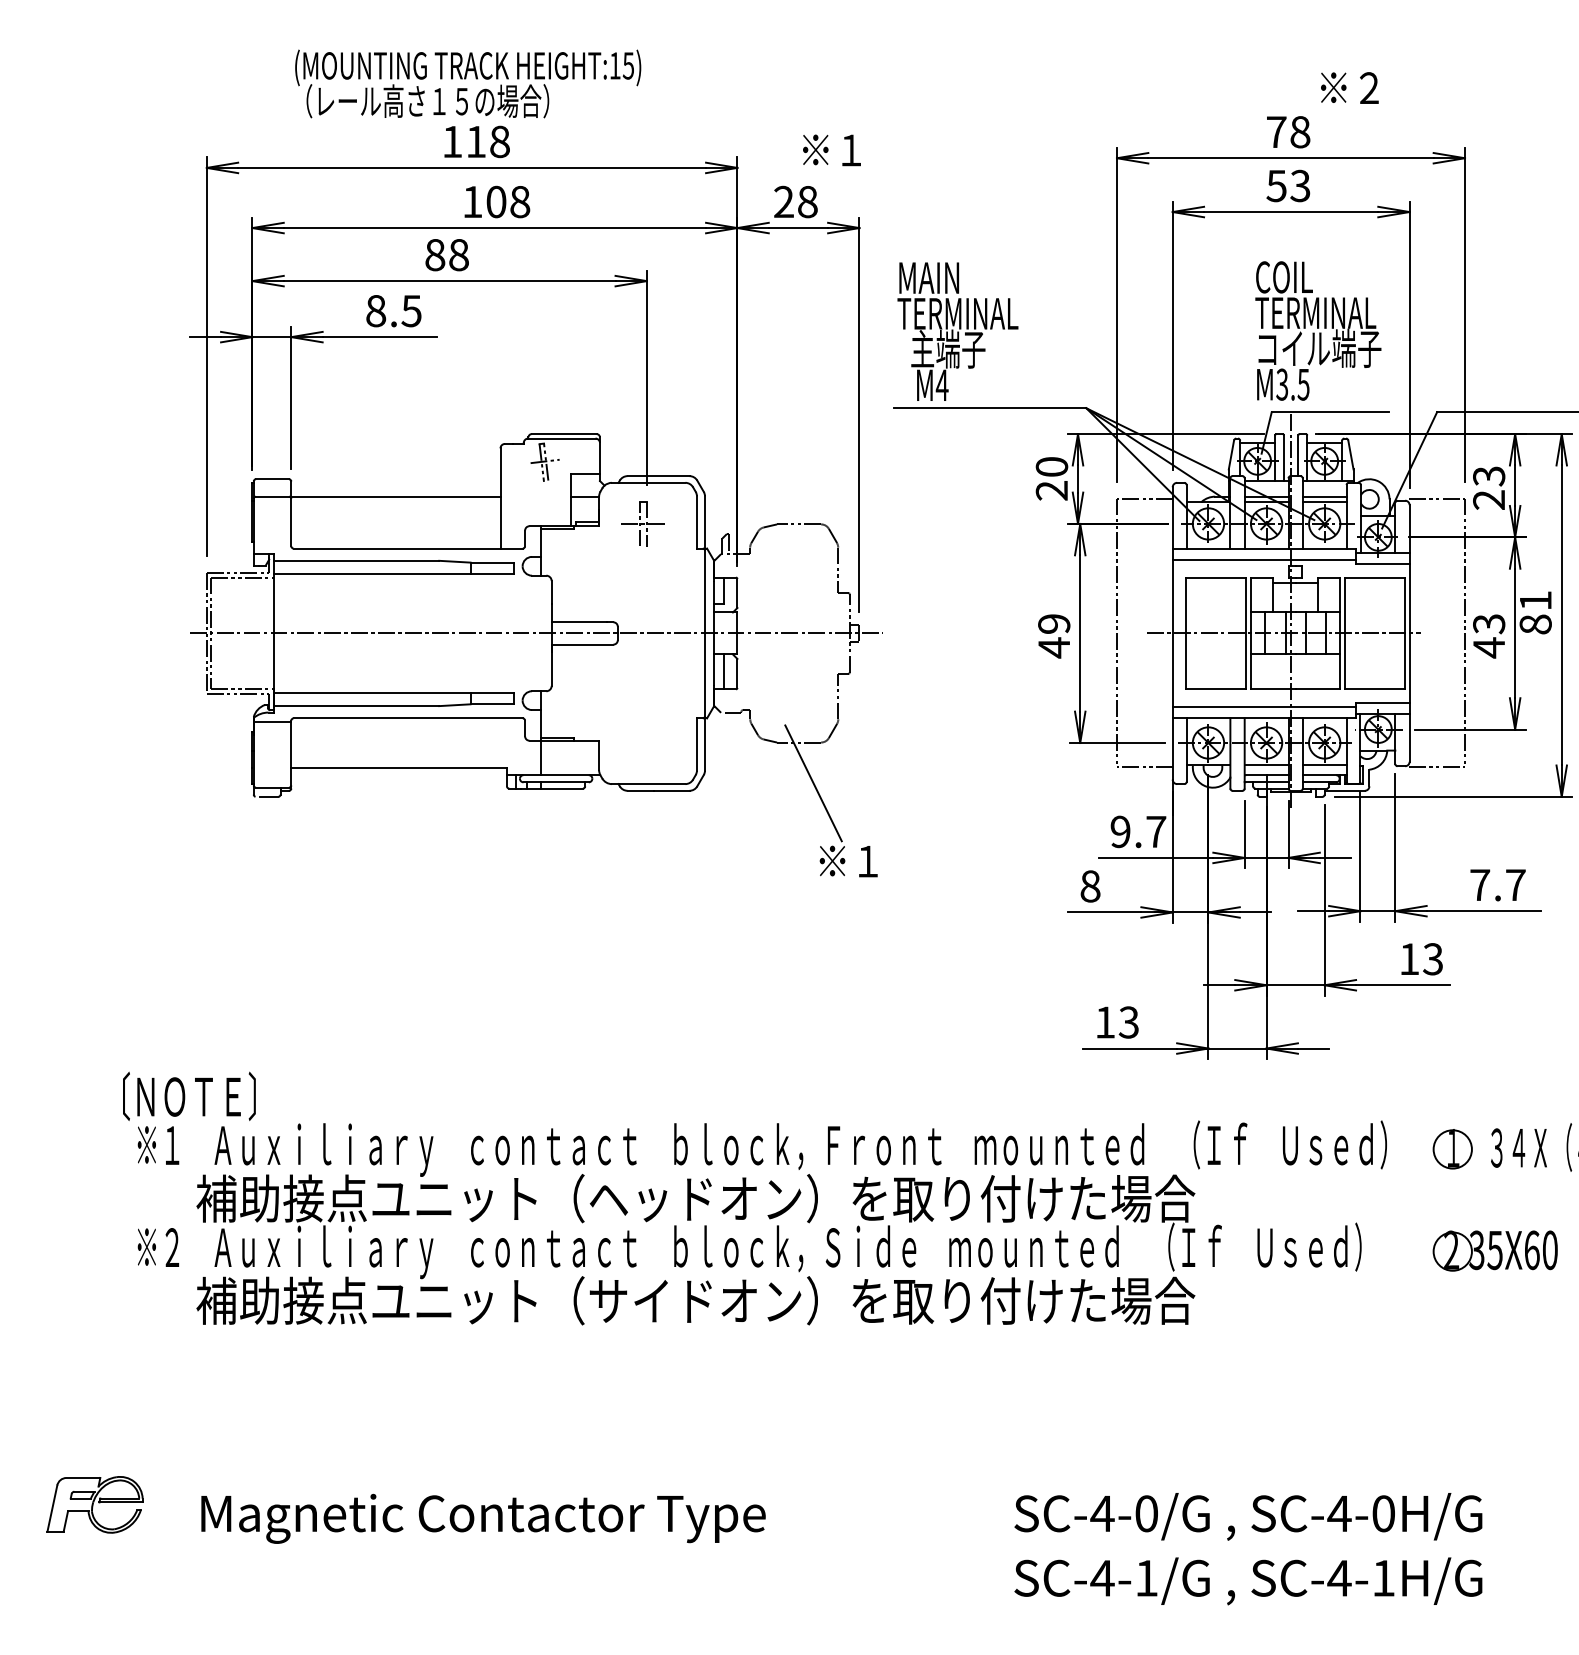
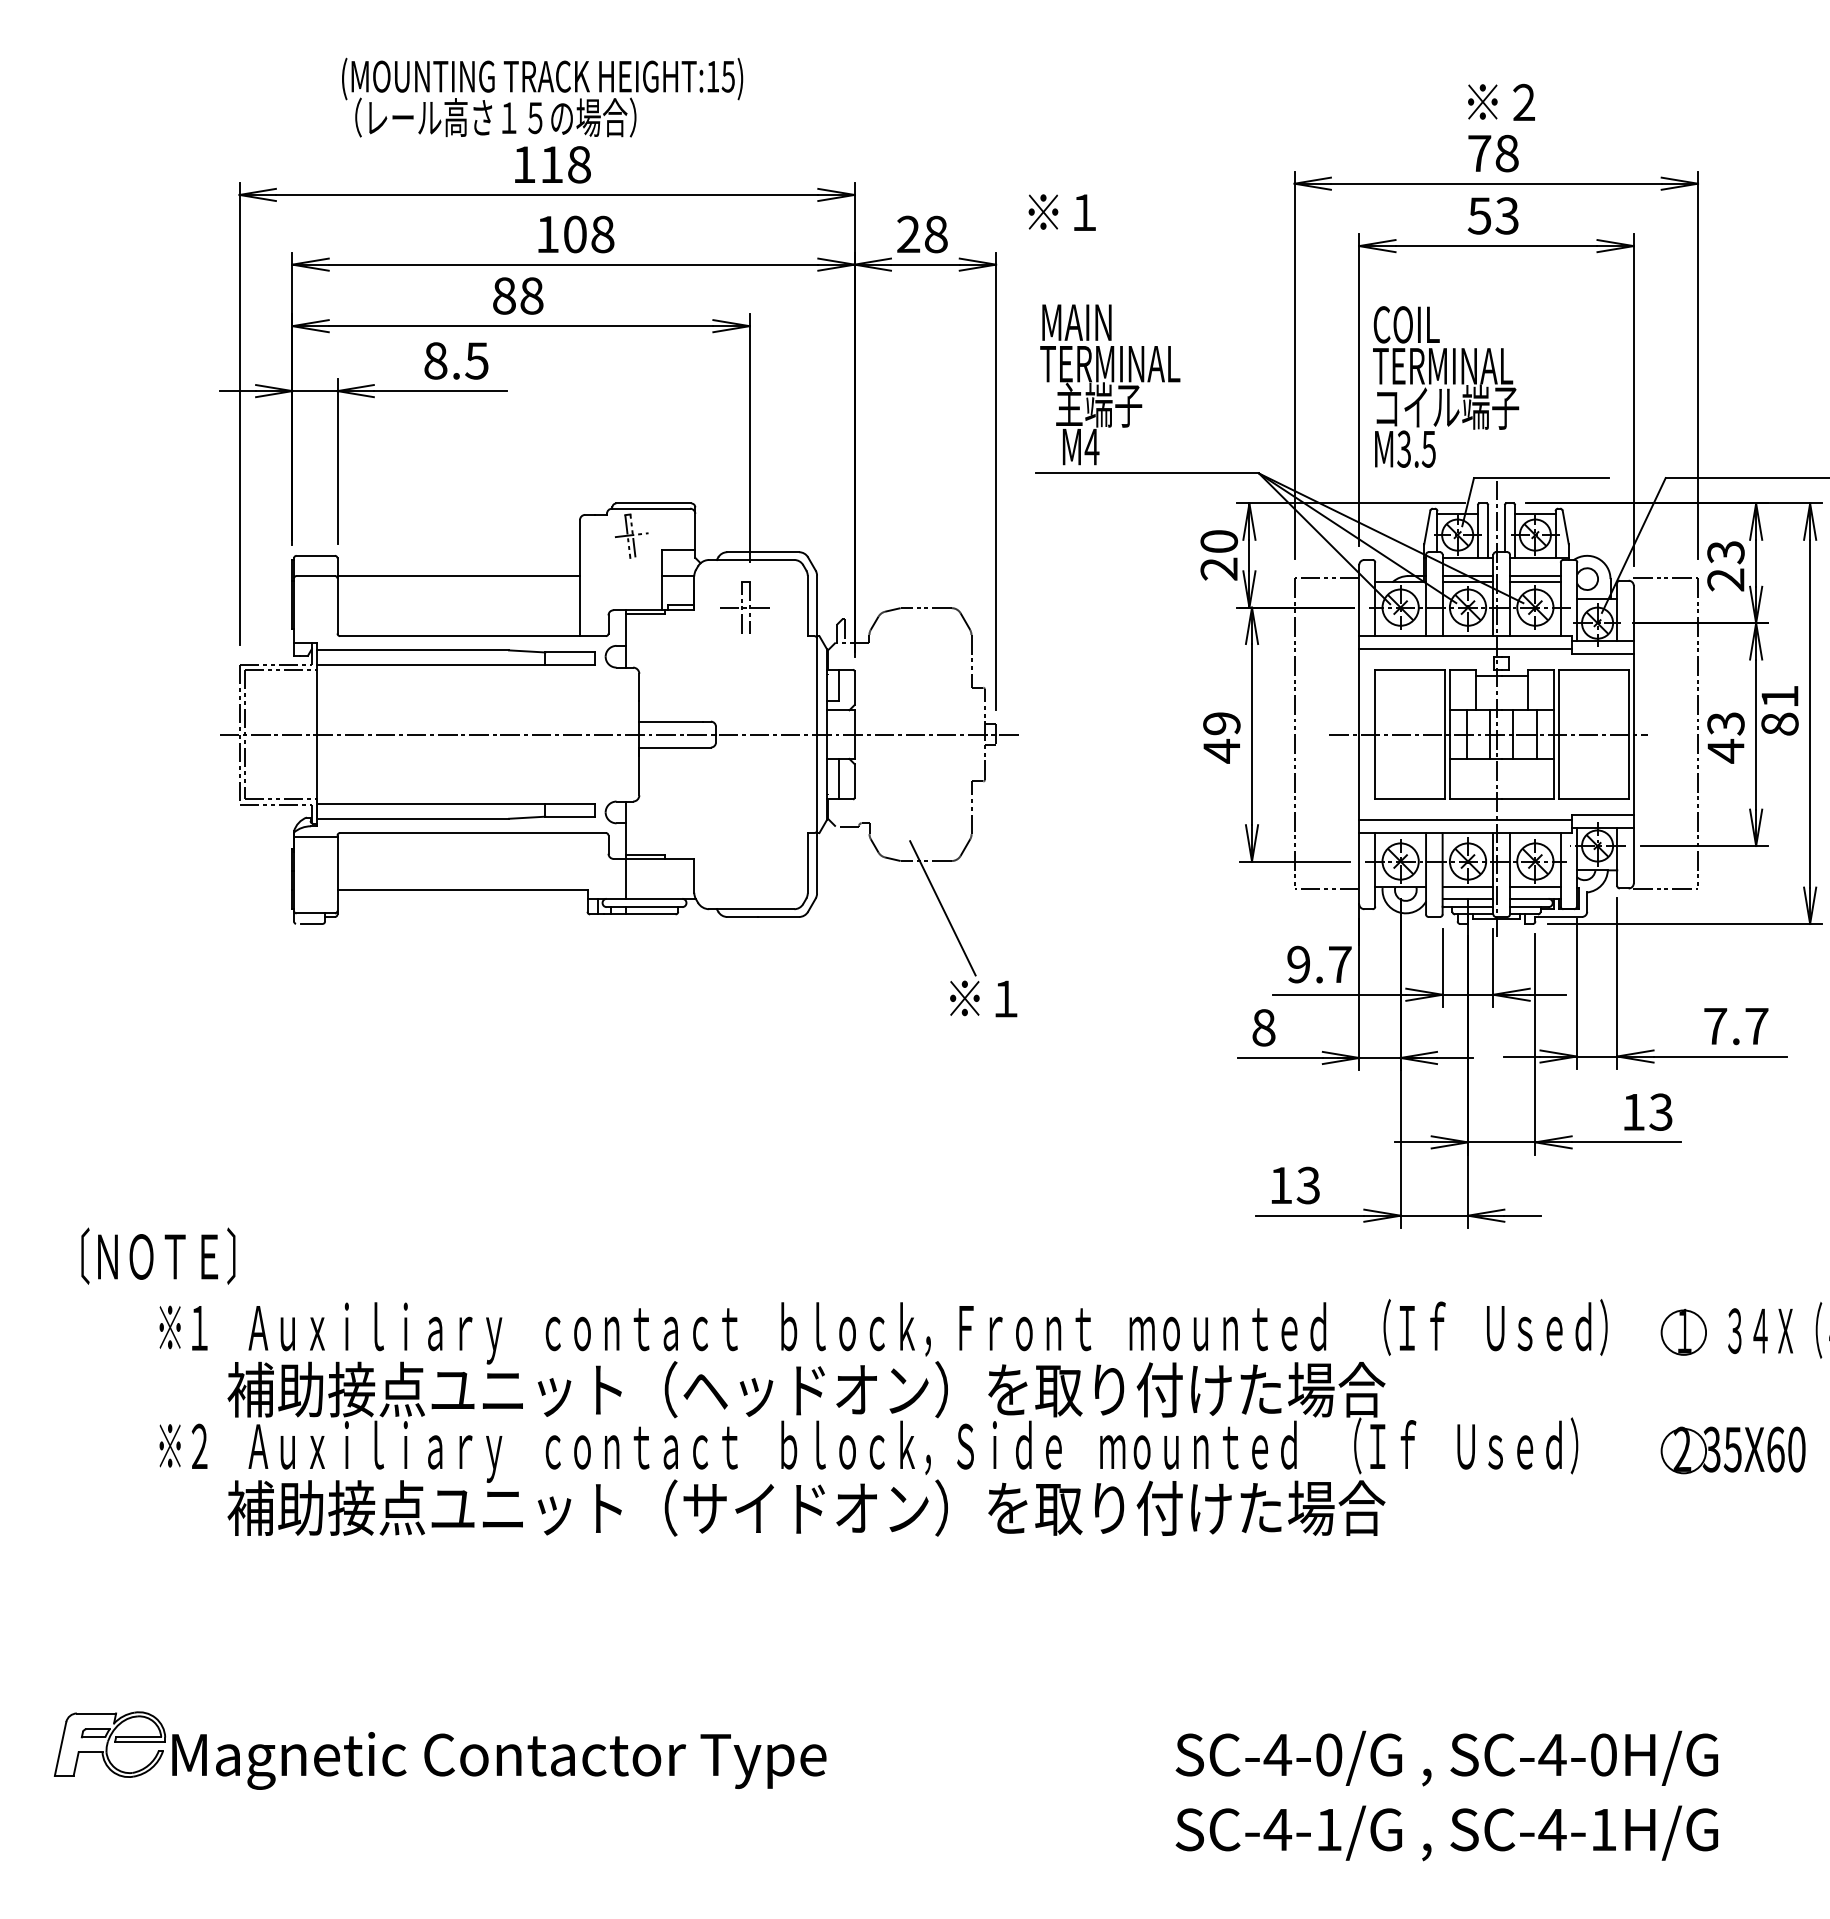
text: (1349, 87) -> (1501, 101), moved
text: (831, 150) -> (1061, 212), moved
text: (1318, 330) -> (1446, 386), moved
text: (189, 1095) -> (158, 1255), moved
text: (483, 1518) -> (499, 1760), moved

